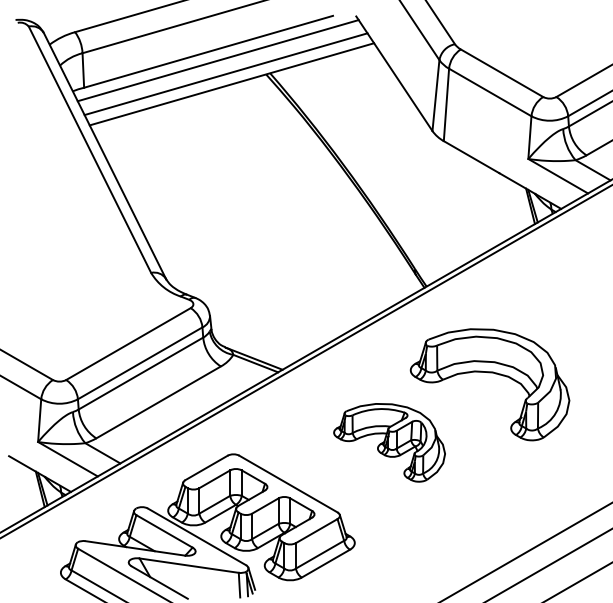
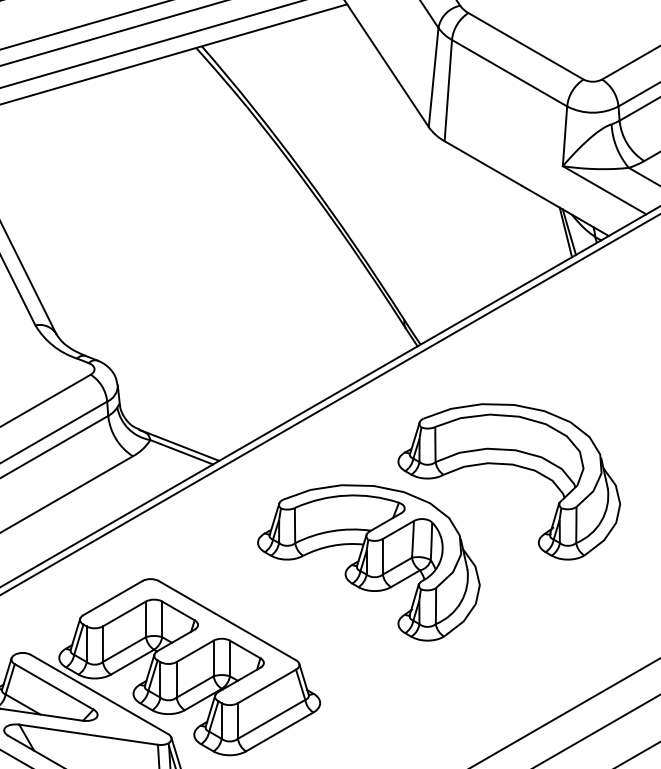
part: (389, 442) -> (368, 562), size x1.43

